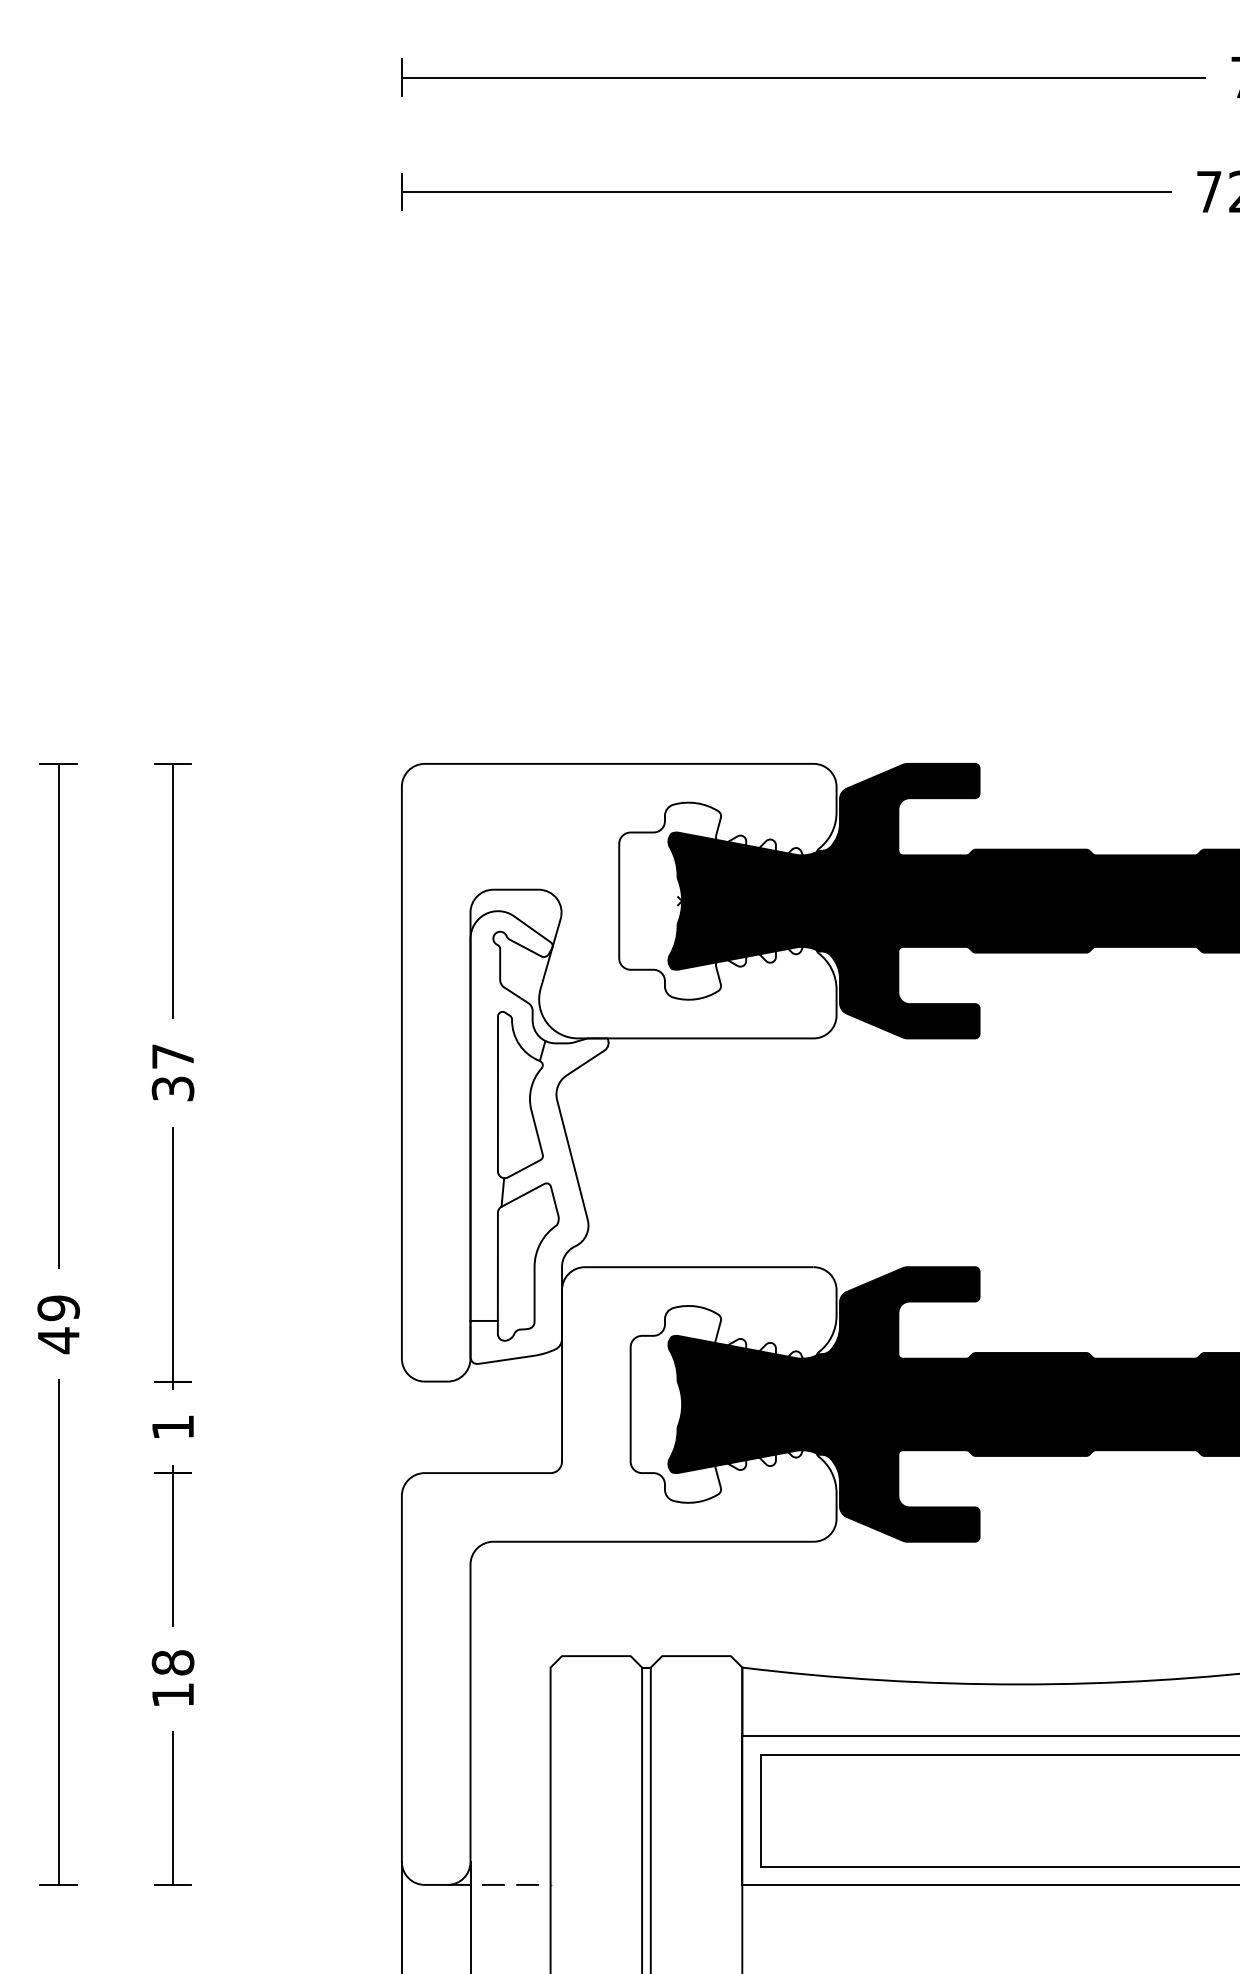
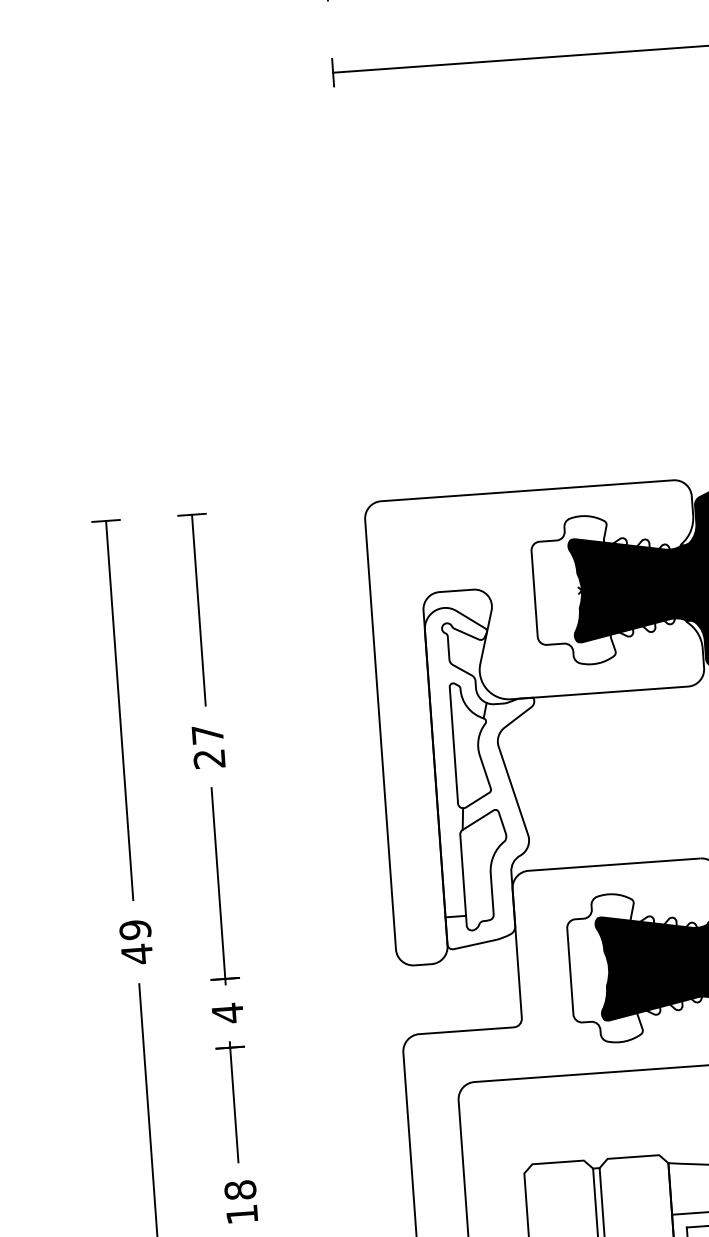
text: (173, 1088) -> (209, 758), 37 -> 27
text: (172, 1427) -> (227, 1013), 1 -> 4

